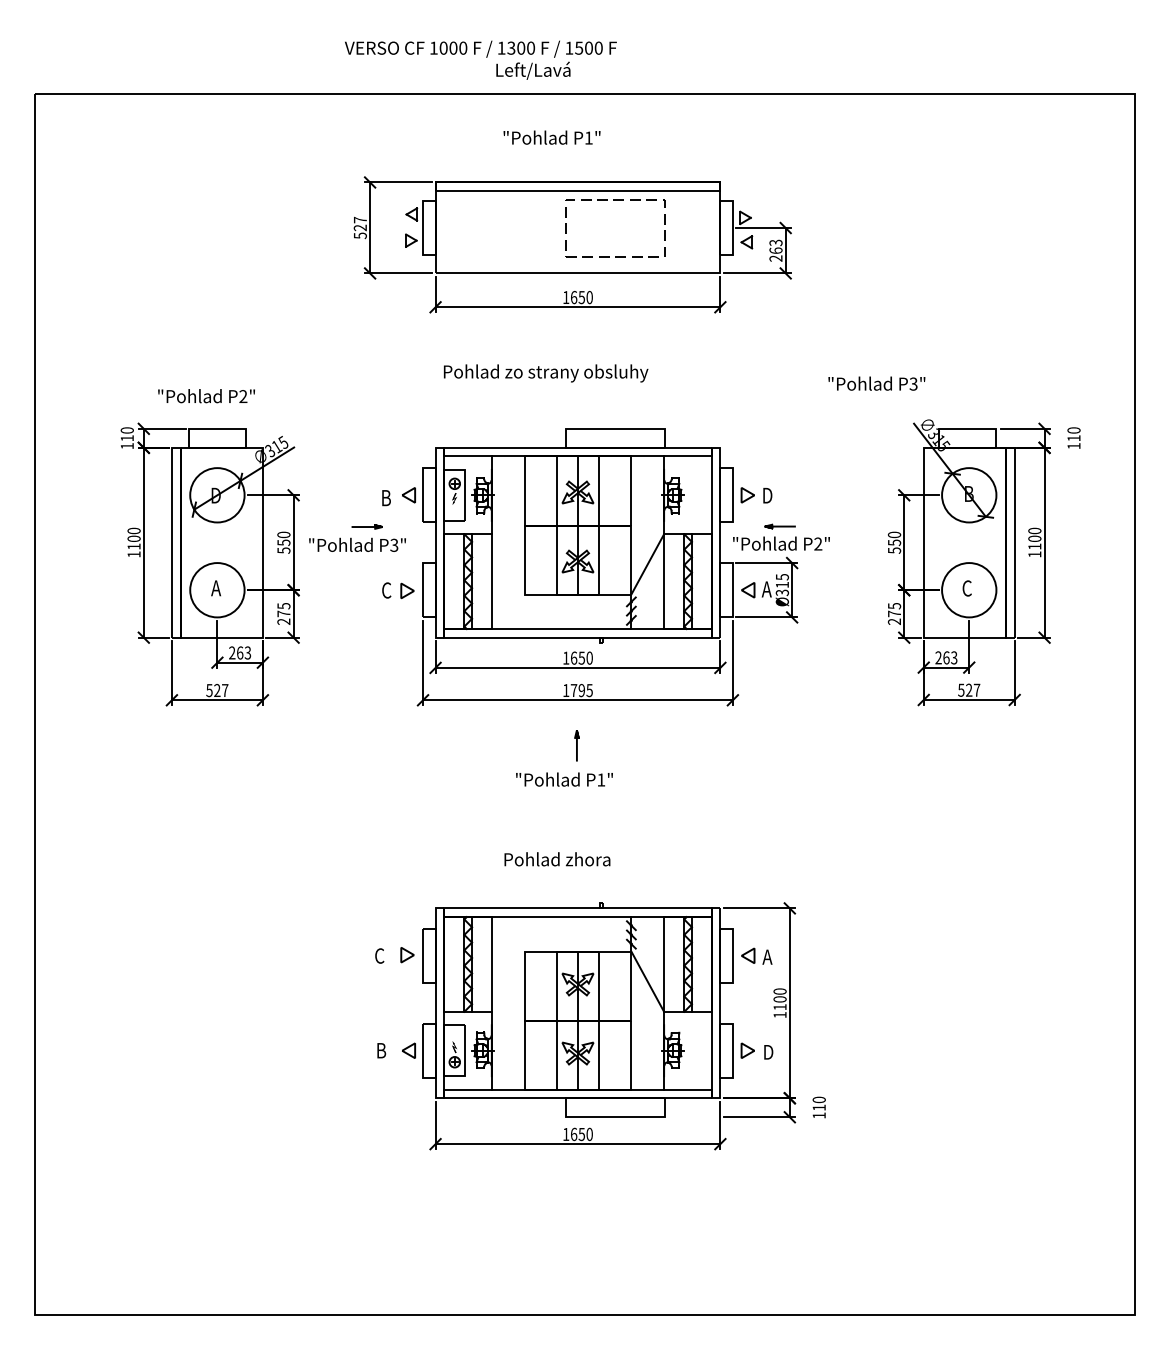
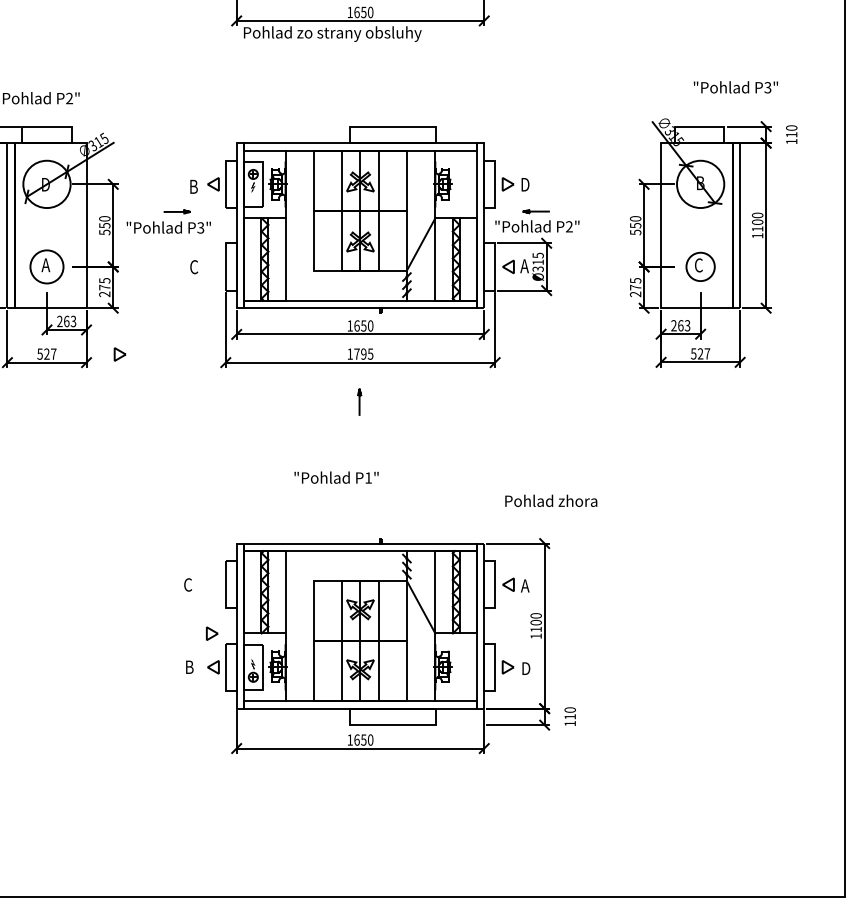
text: (546, 373) -> (333, 34), moved
text: (876, 383) -> (735, 87), moved
circle: (217, 590) -> (47, 267), size x0.7
part: (407, 590) -> (120, 354), moved
circle: (969, 590) -> (700, 267), size x0.6
text: (564, 779) -> (336, 477), moved
text: (557, 859) -> (551, 501), moved
part: (407, 955) -> (212, 634), moved

